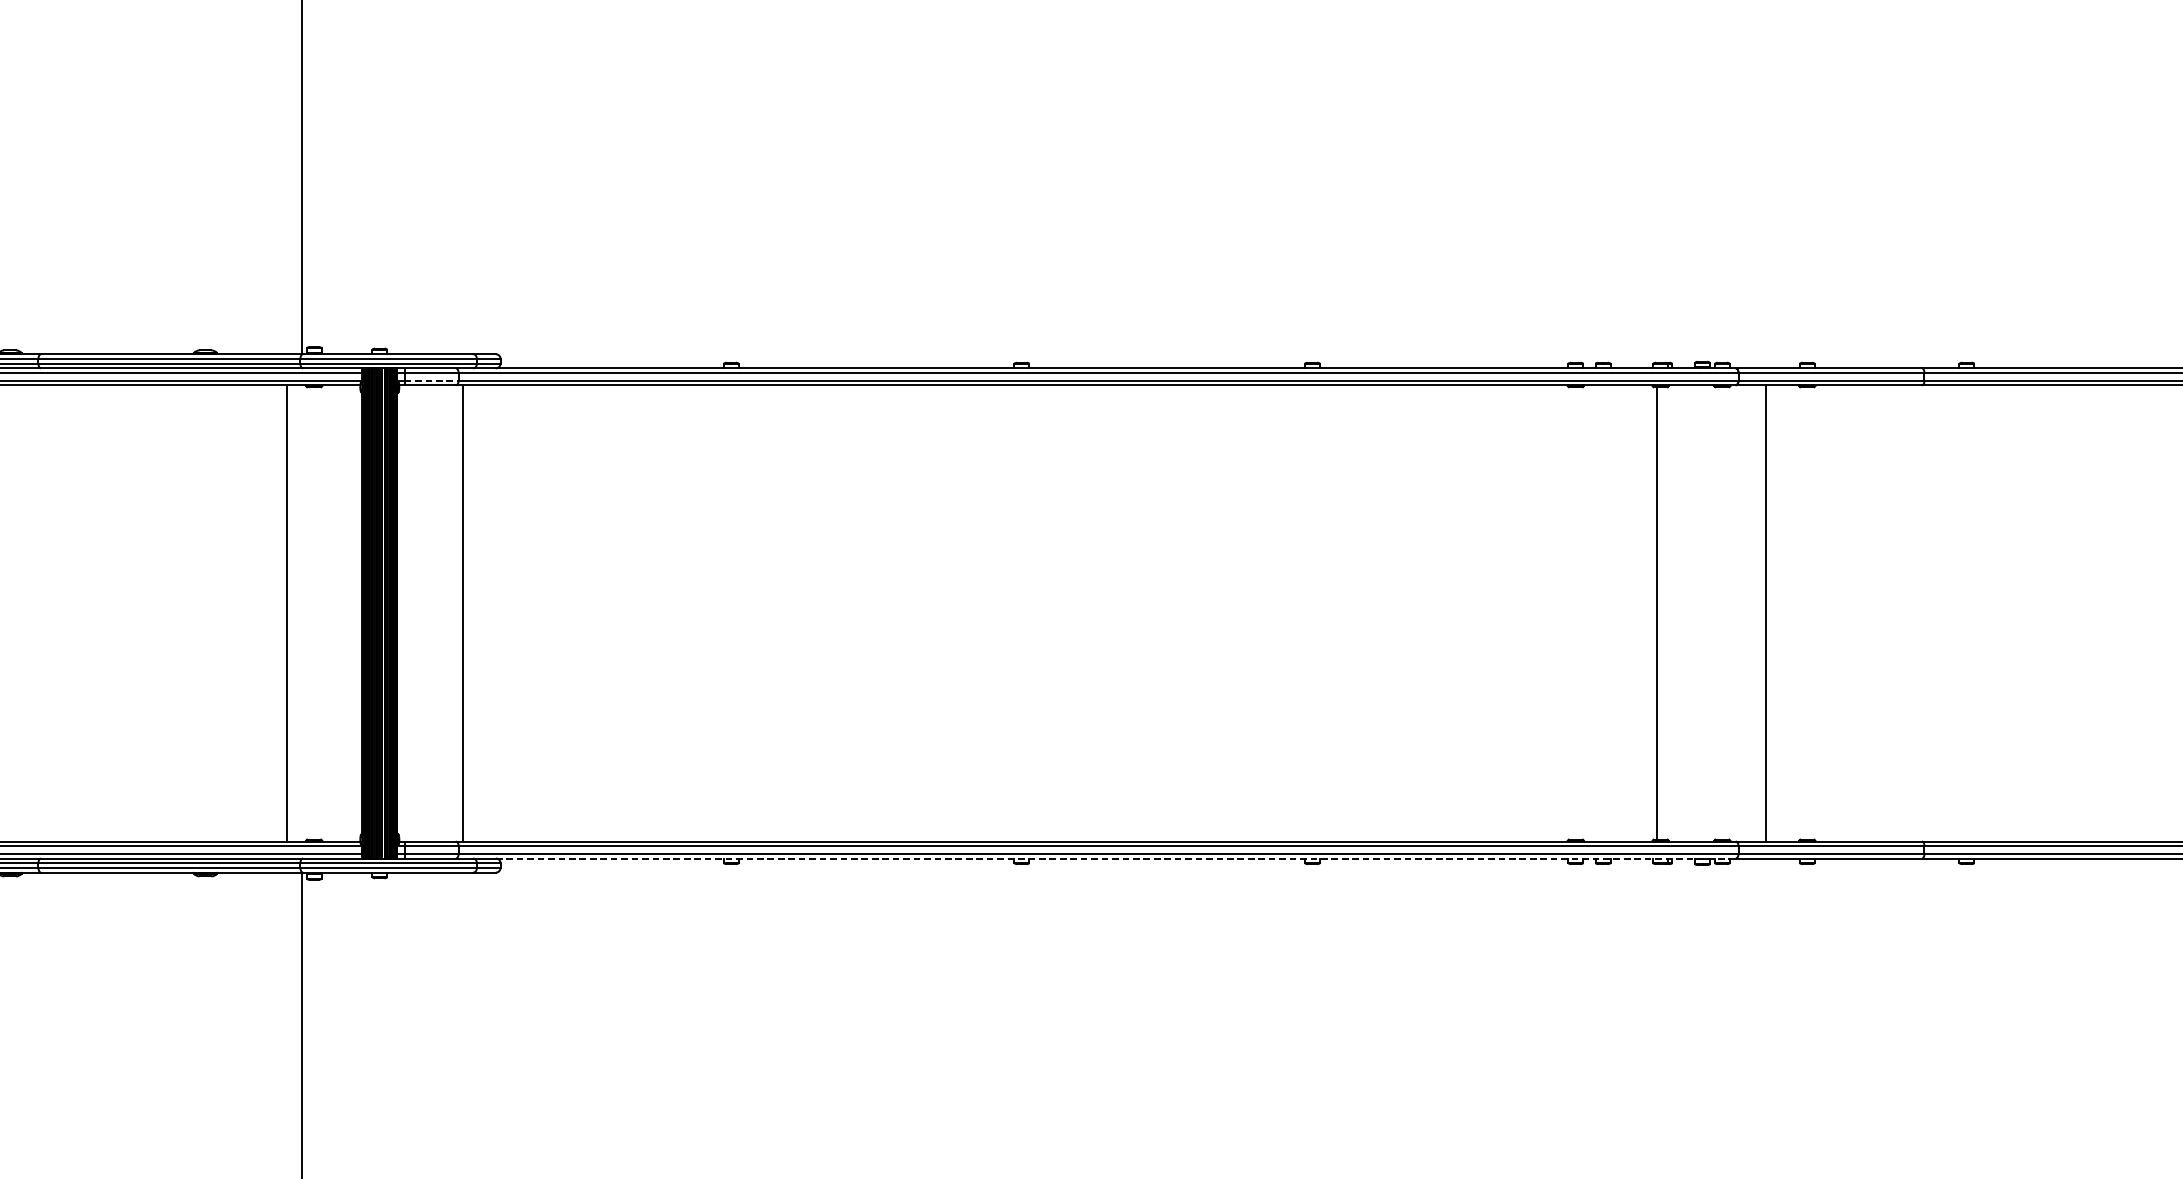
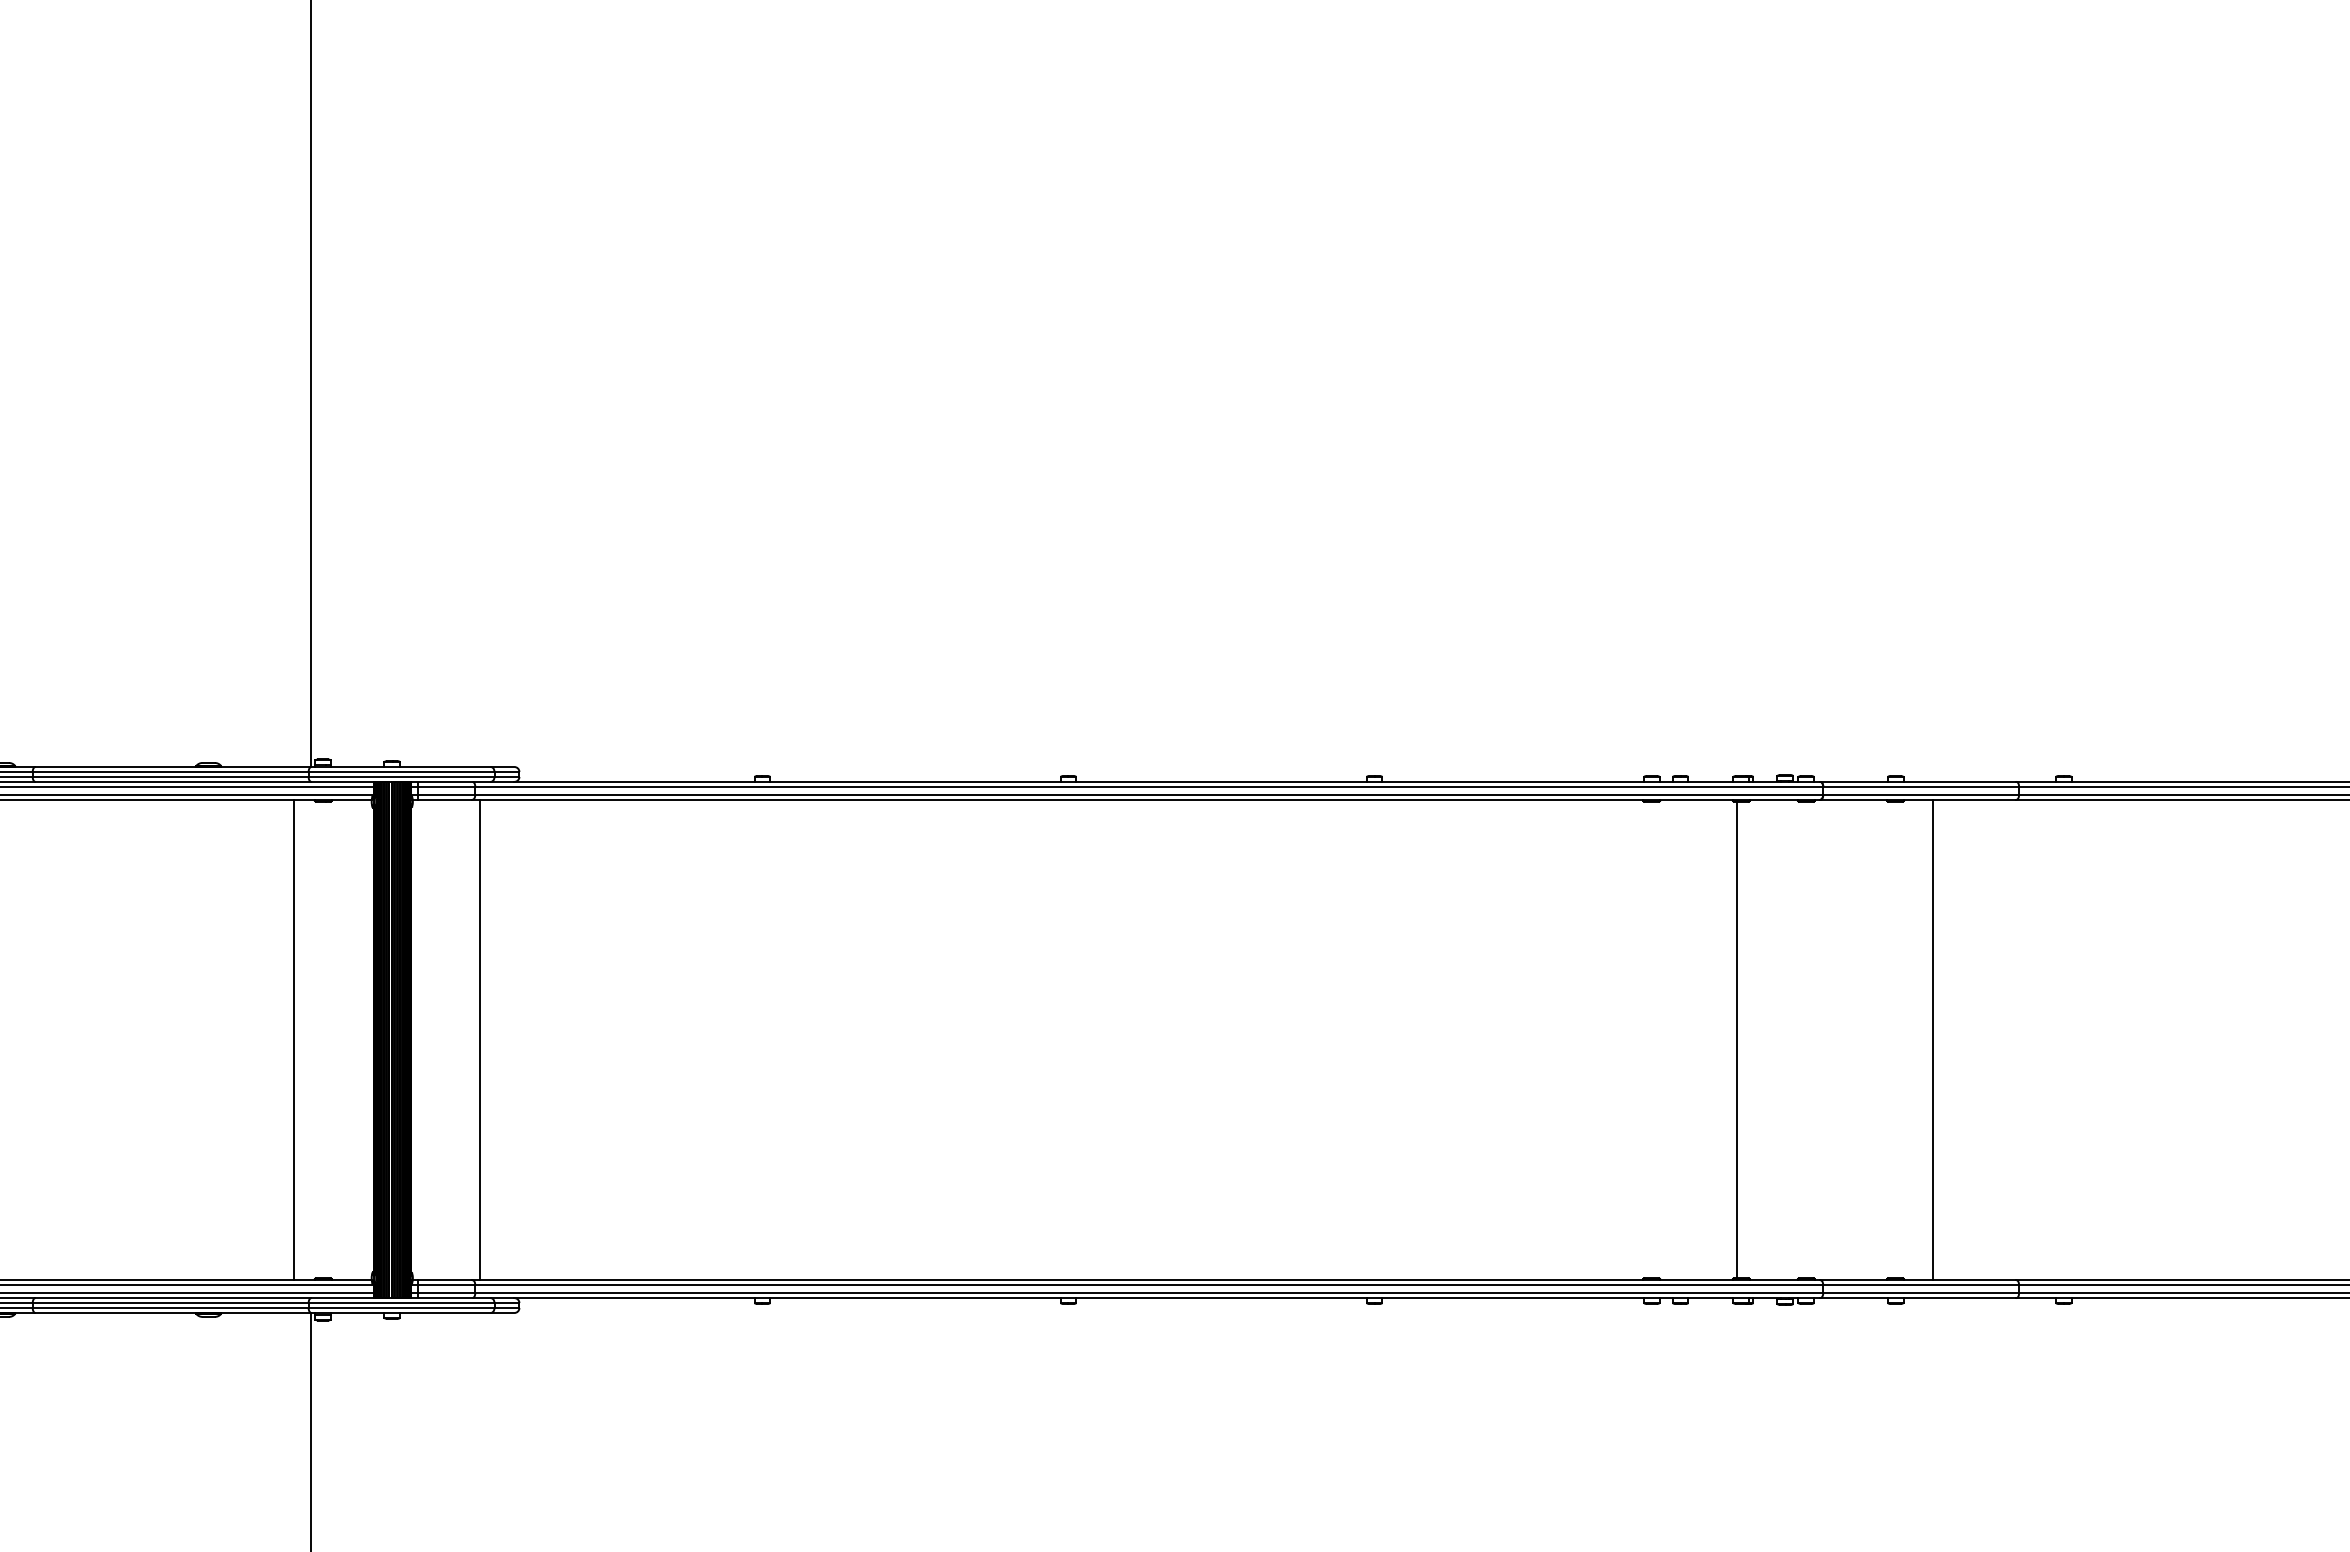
line: (432, 380) -> (447, 794), dashed -> solid
line: (1766, 612) -> (1932, 1039), moved
line: (1115, 858) -> (1167, 1298), dashed -> solid

